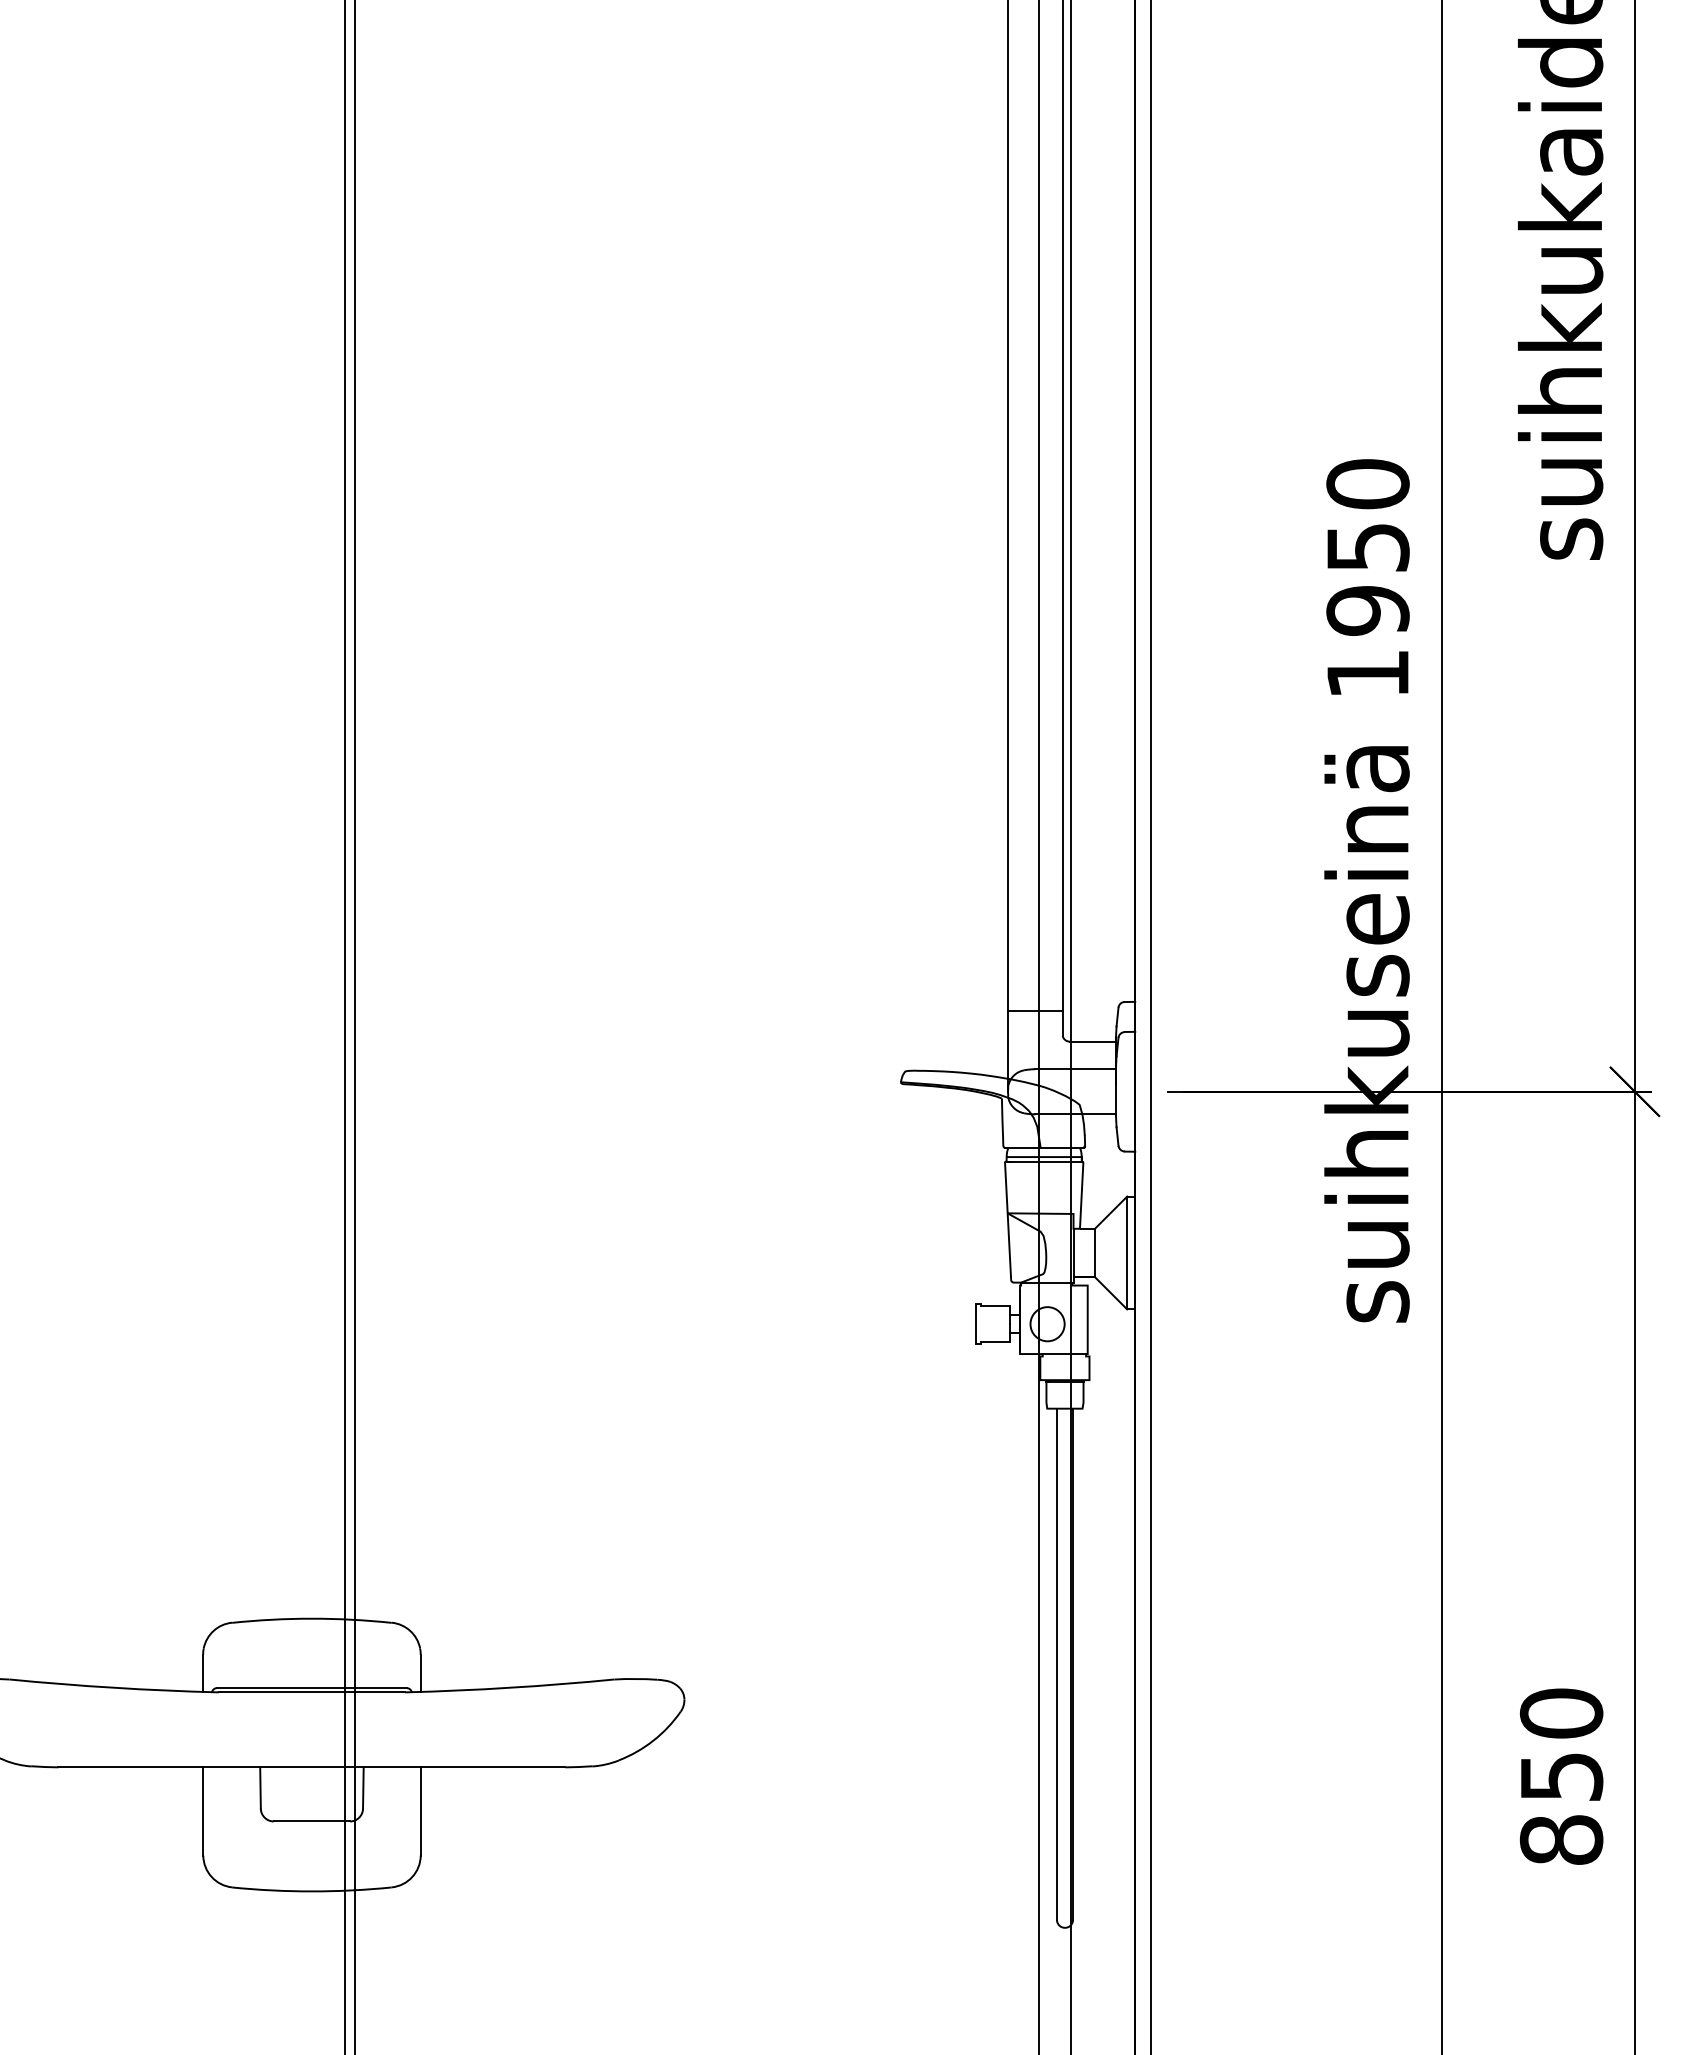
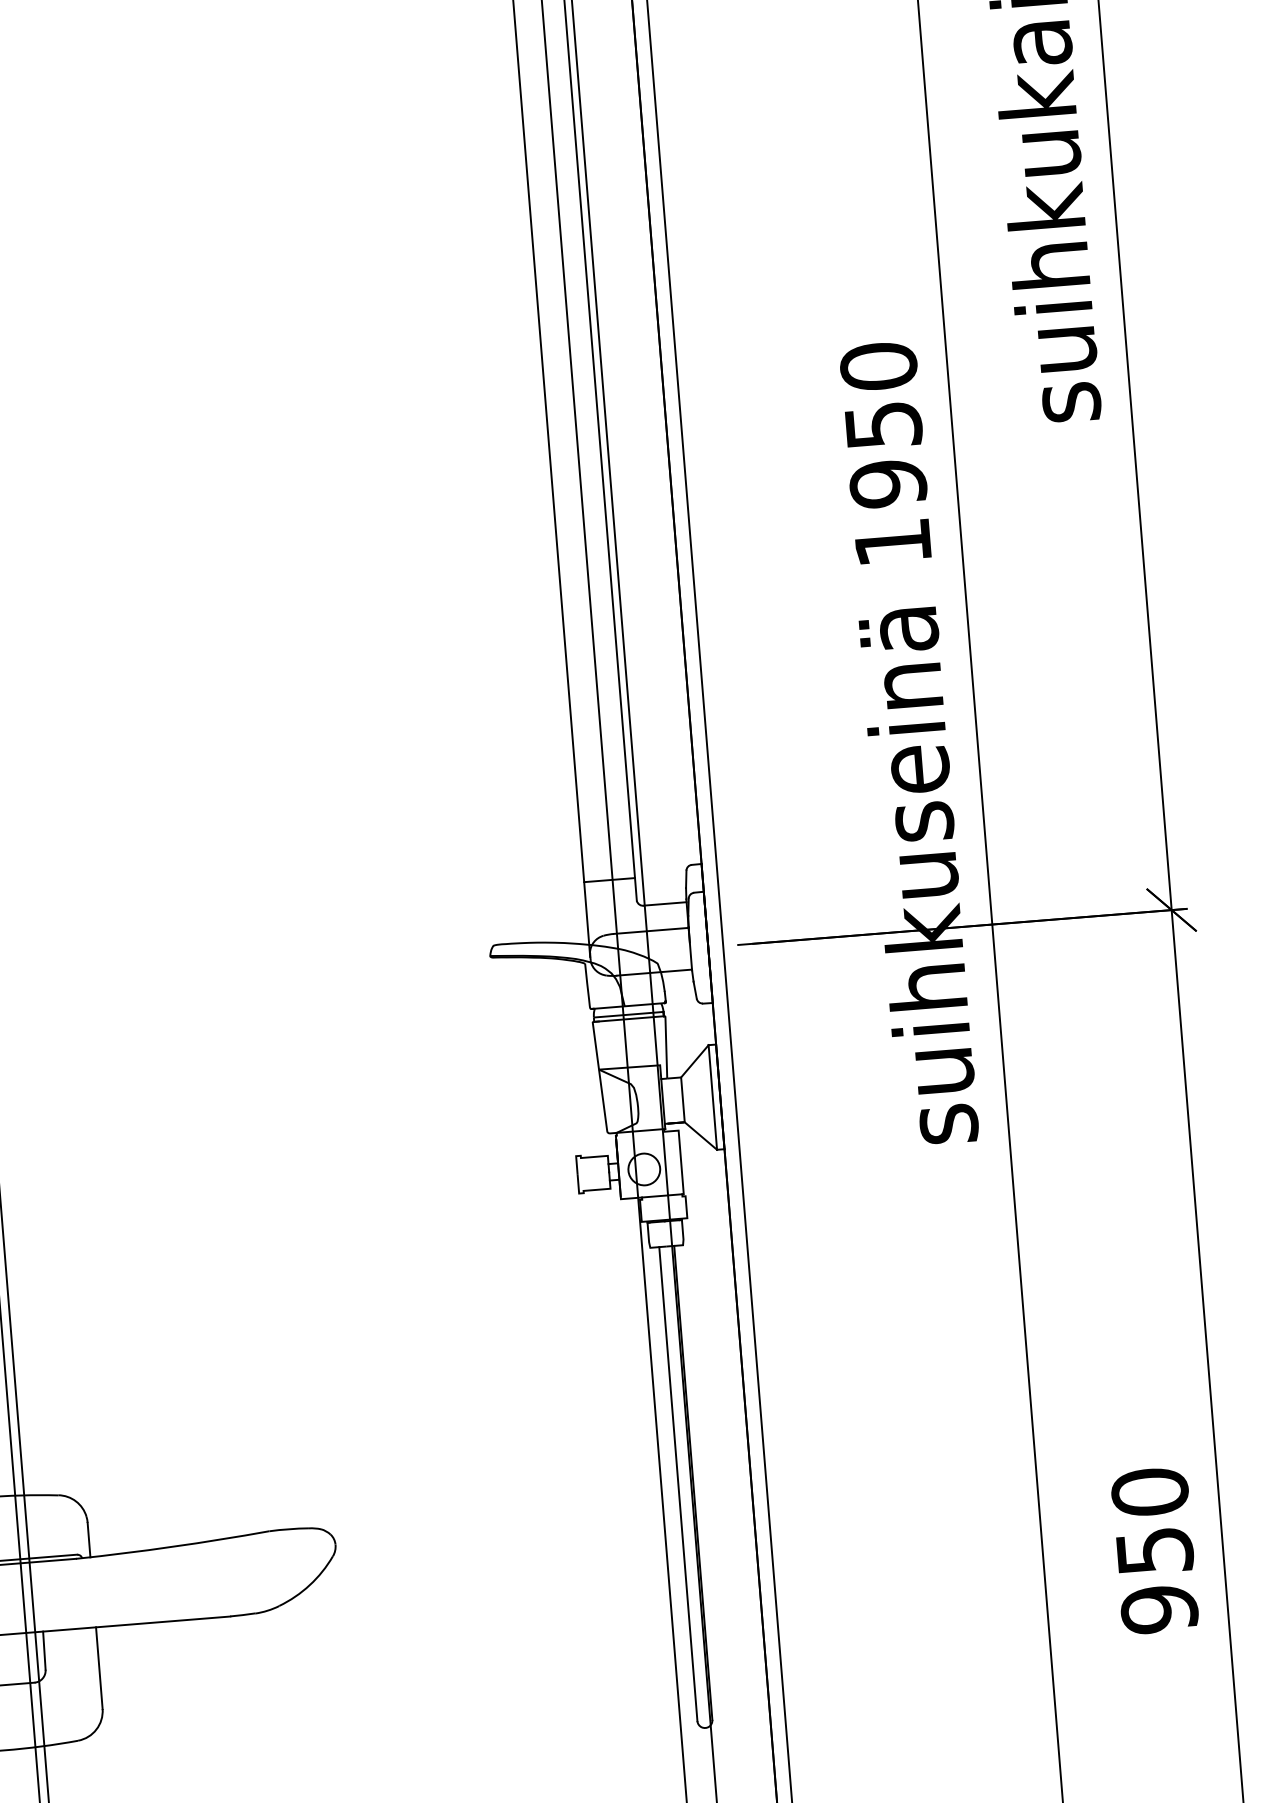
text: (1561, 1840) -> (1159, 1609), 850 -> 950

